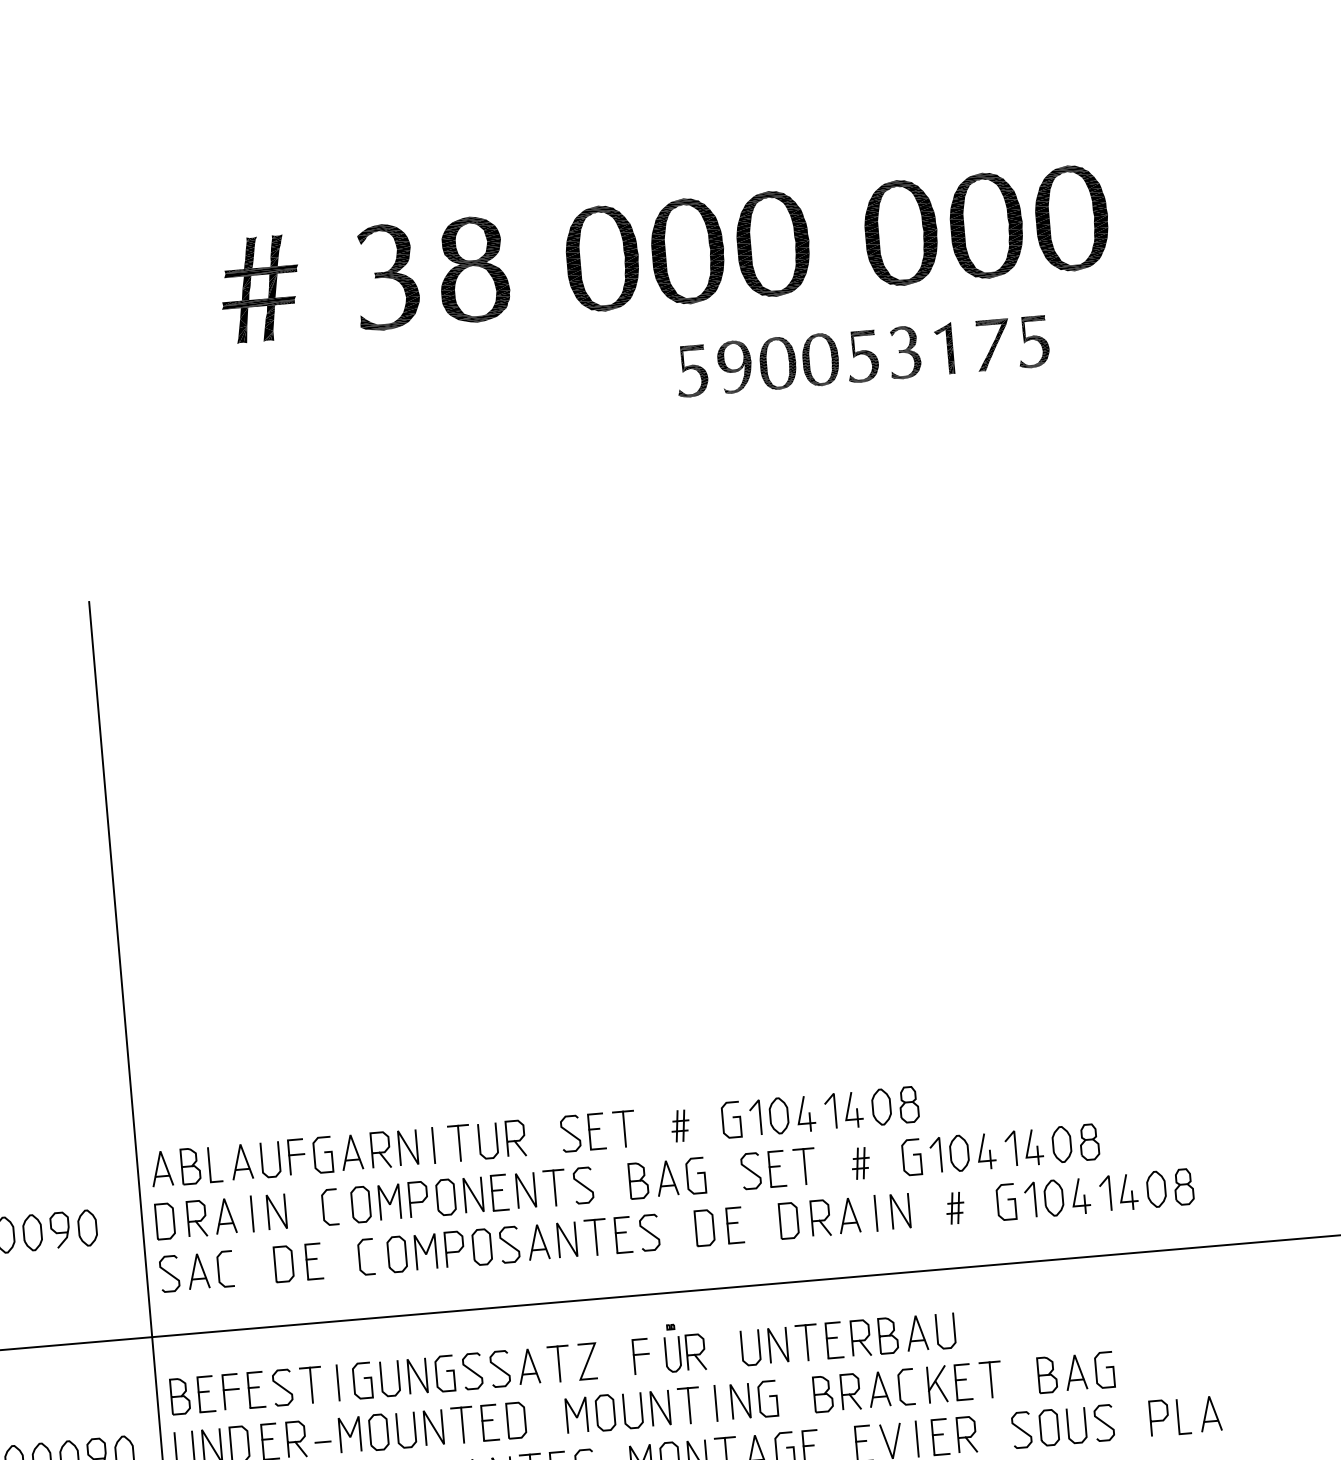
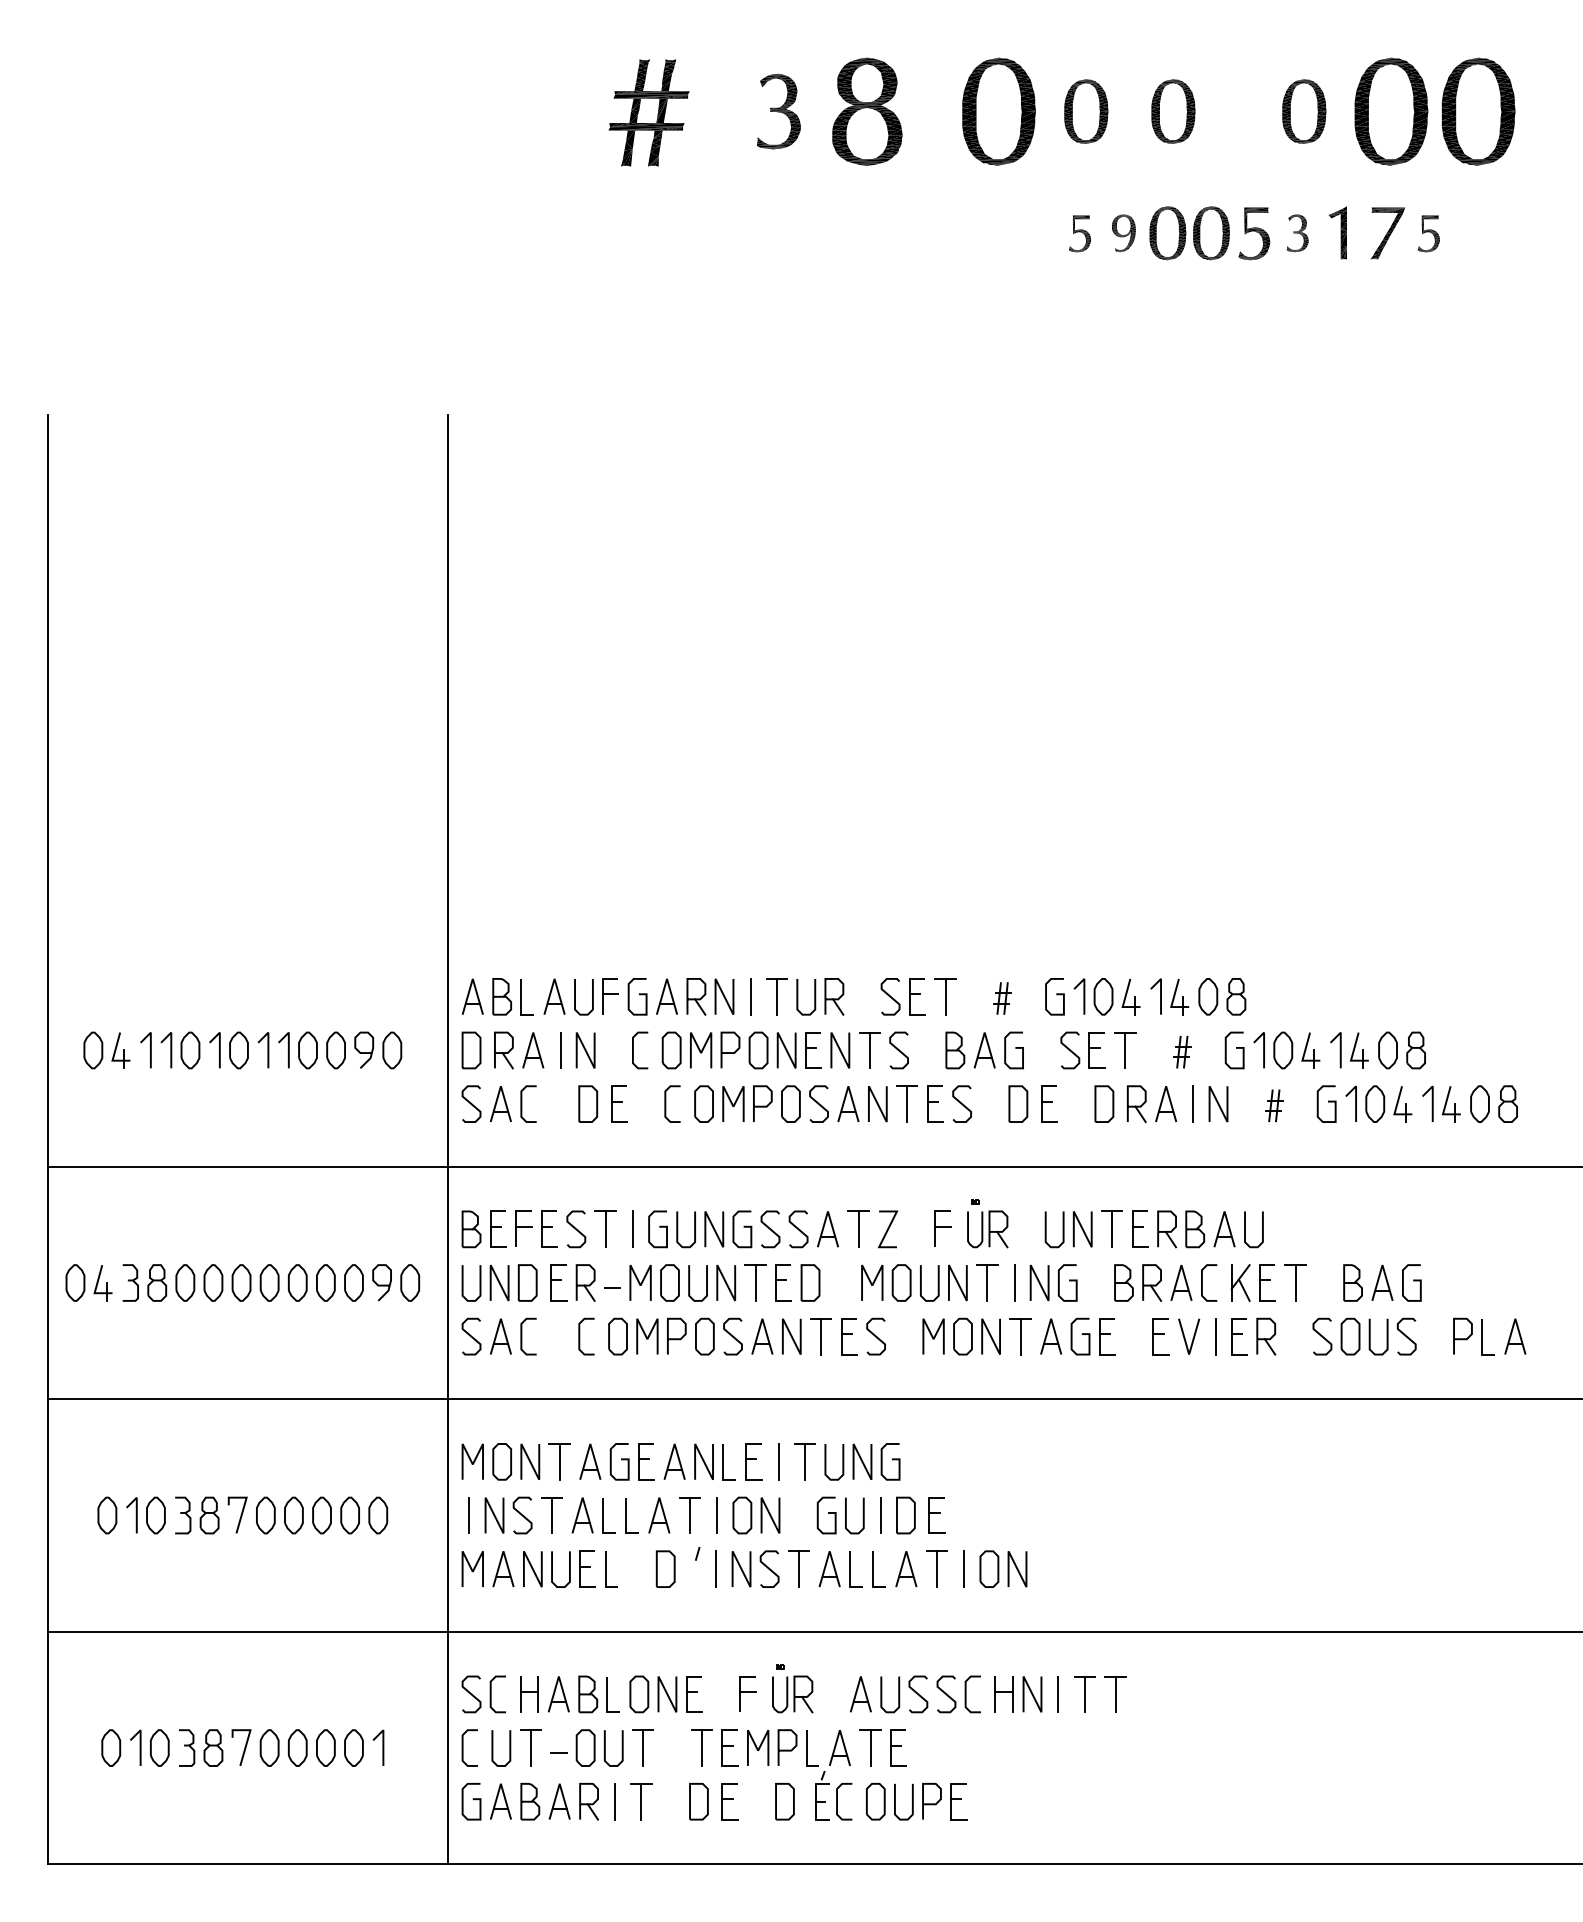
part: (901, 232) -> (1304, 111), size x0.6
part: (773, 243) -> (1173, 111), size x0.6
part: (688, 251) -> (1086, 111), size x0.6
part: (386, 276) -> (778, 111), size x0.7
part: (1033, 341) -> (1428, 233), size x0.7
part: (904, 352) -> (1297, 233), size x0.7
part: (734, 367) -> (1123, 233), size x0.7
part: (691, 371) -> (1079, 233), size x0.7

